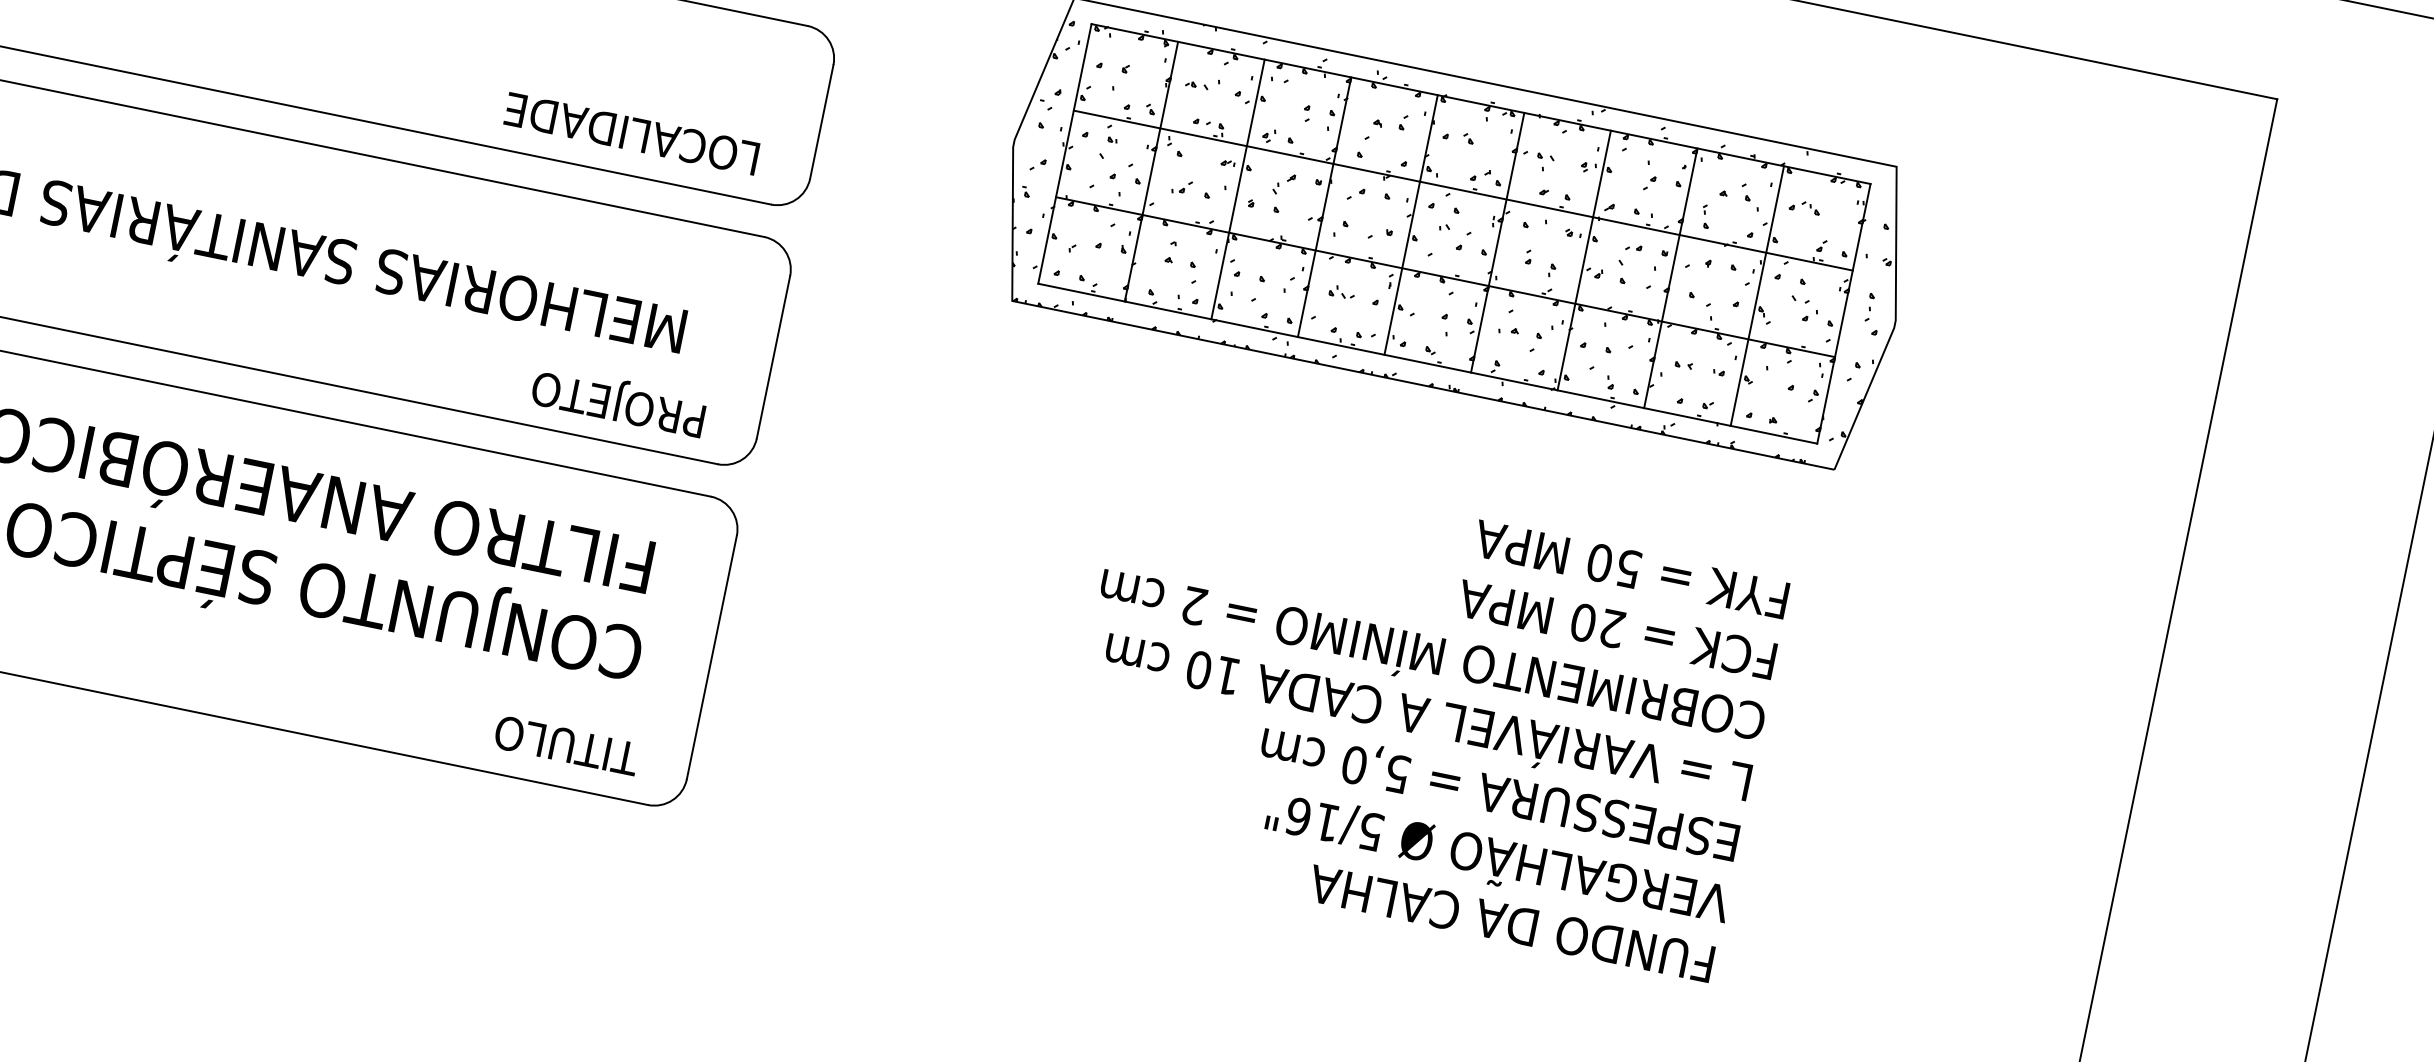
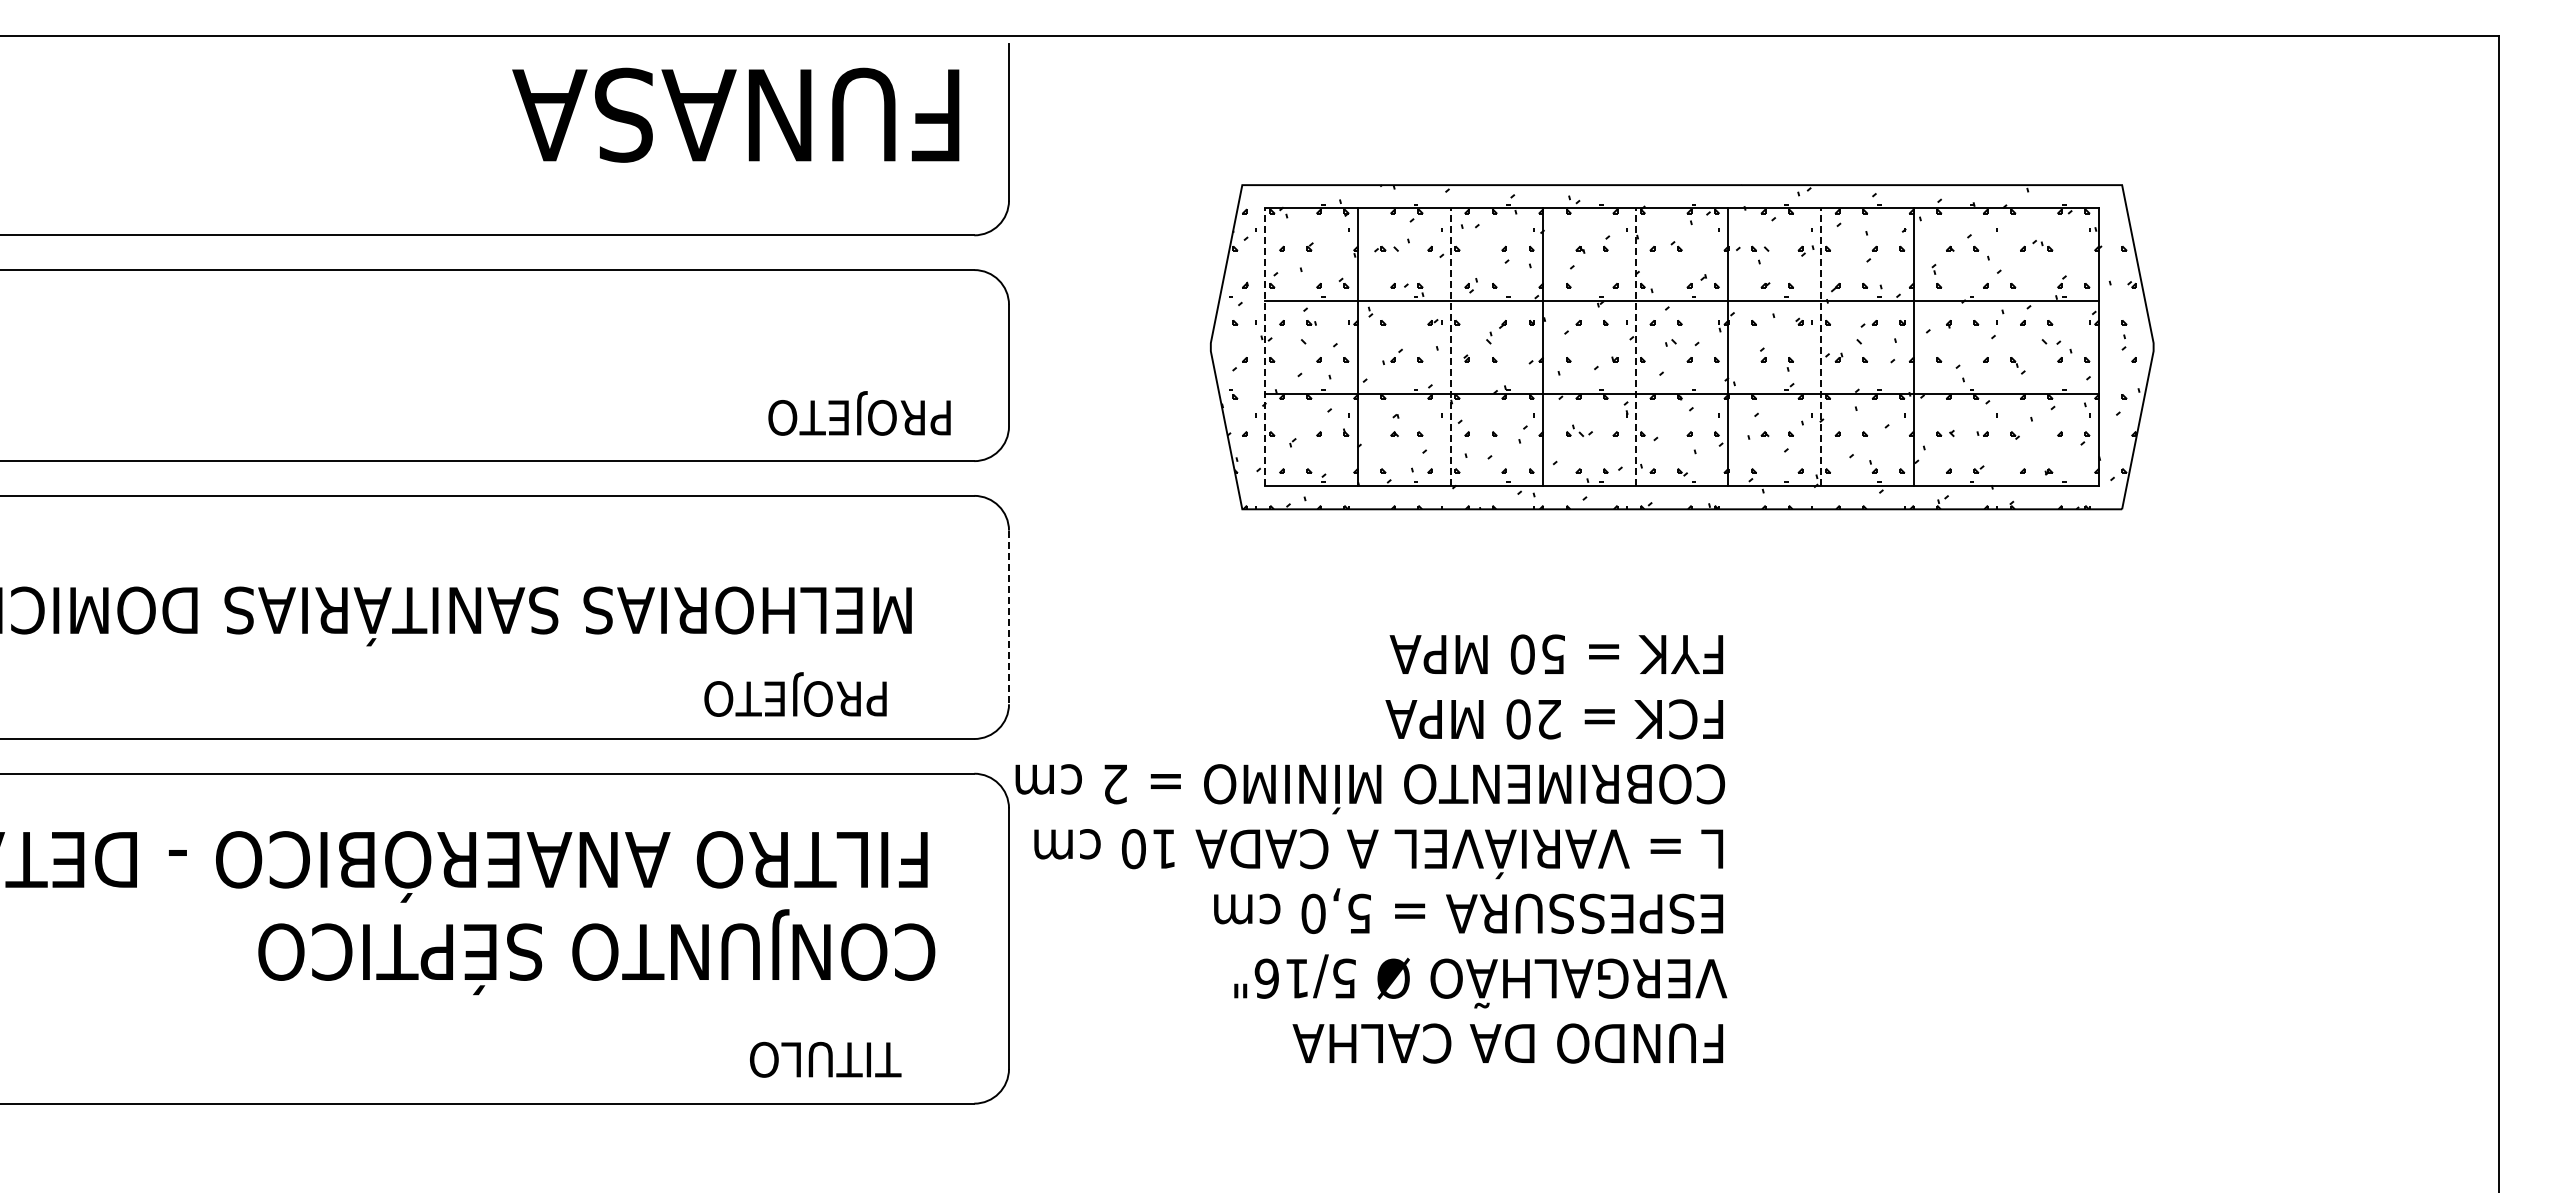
text: (629, 129) -> (813, 413), LOCALIDADE -> PROJETO
line: (1064, 154) -> (1265, 347), solid -> dashed
line: (1237, 189) -> (1450, 347), solid -> dashed
line: (1410, 225) -> (1635, 347), solid -> dashed
line: (1584, 260) -> (1821, 347), solid -> dashed
line: (1757, 296) -> (2006, 347), removed
line: (773, 357) -> (1009, 617), solid -> dashed
text: (618, 400) -> (795, 694), moved
text: (1421, 715) -> (1371, 848), moved
text: (566, 745) -> (825, 1059), moved

